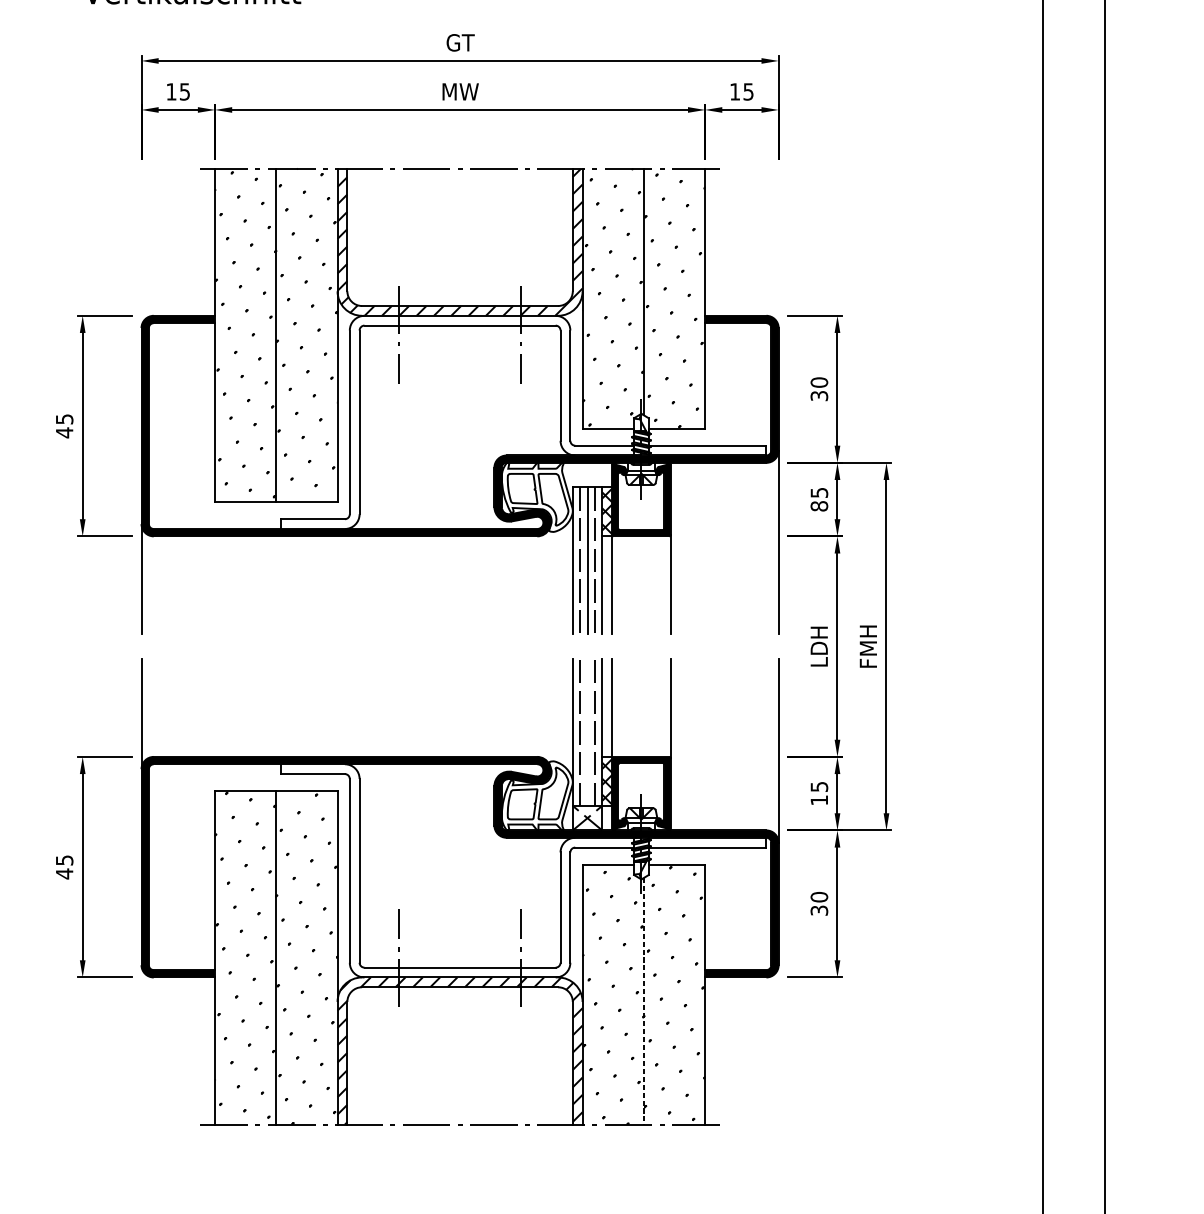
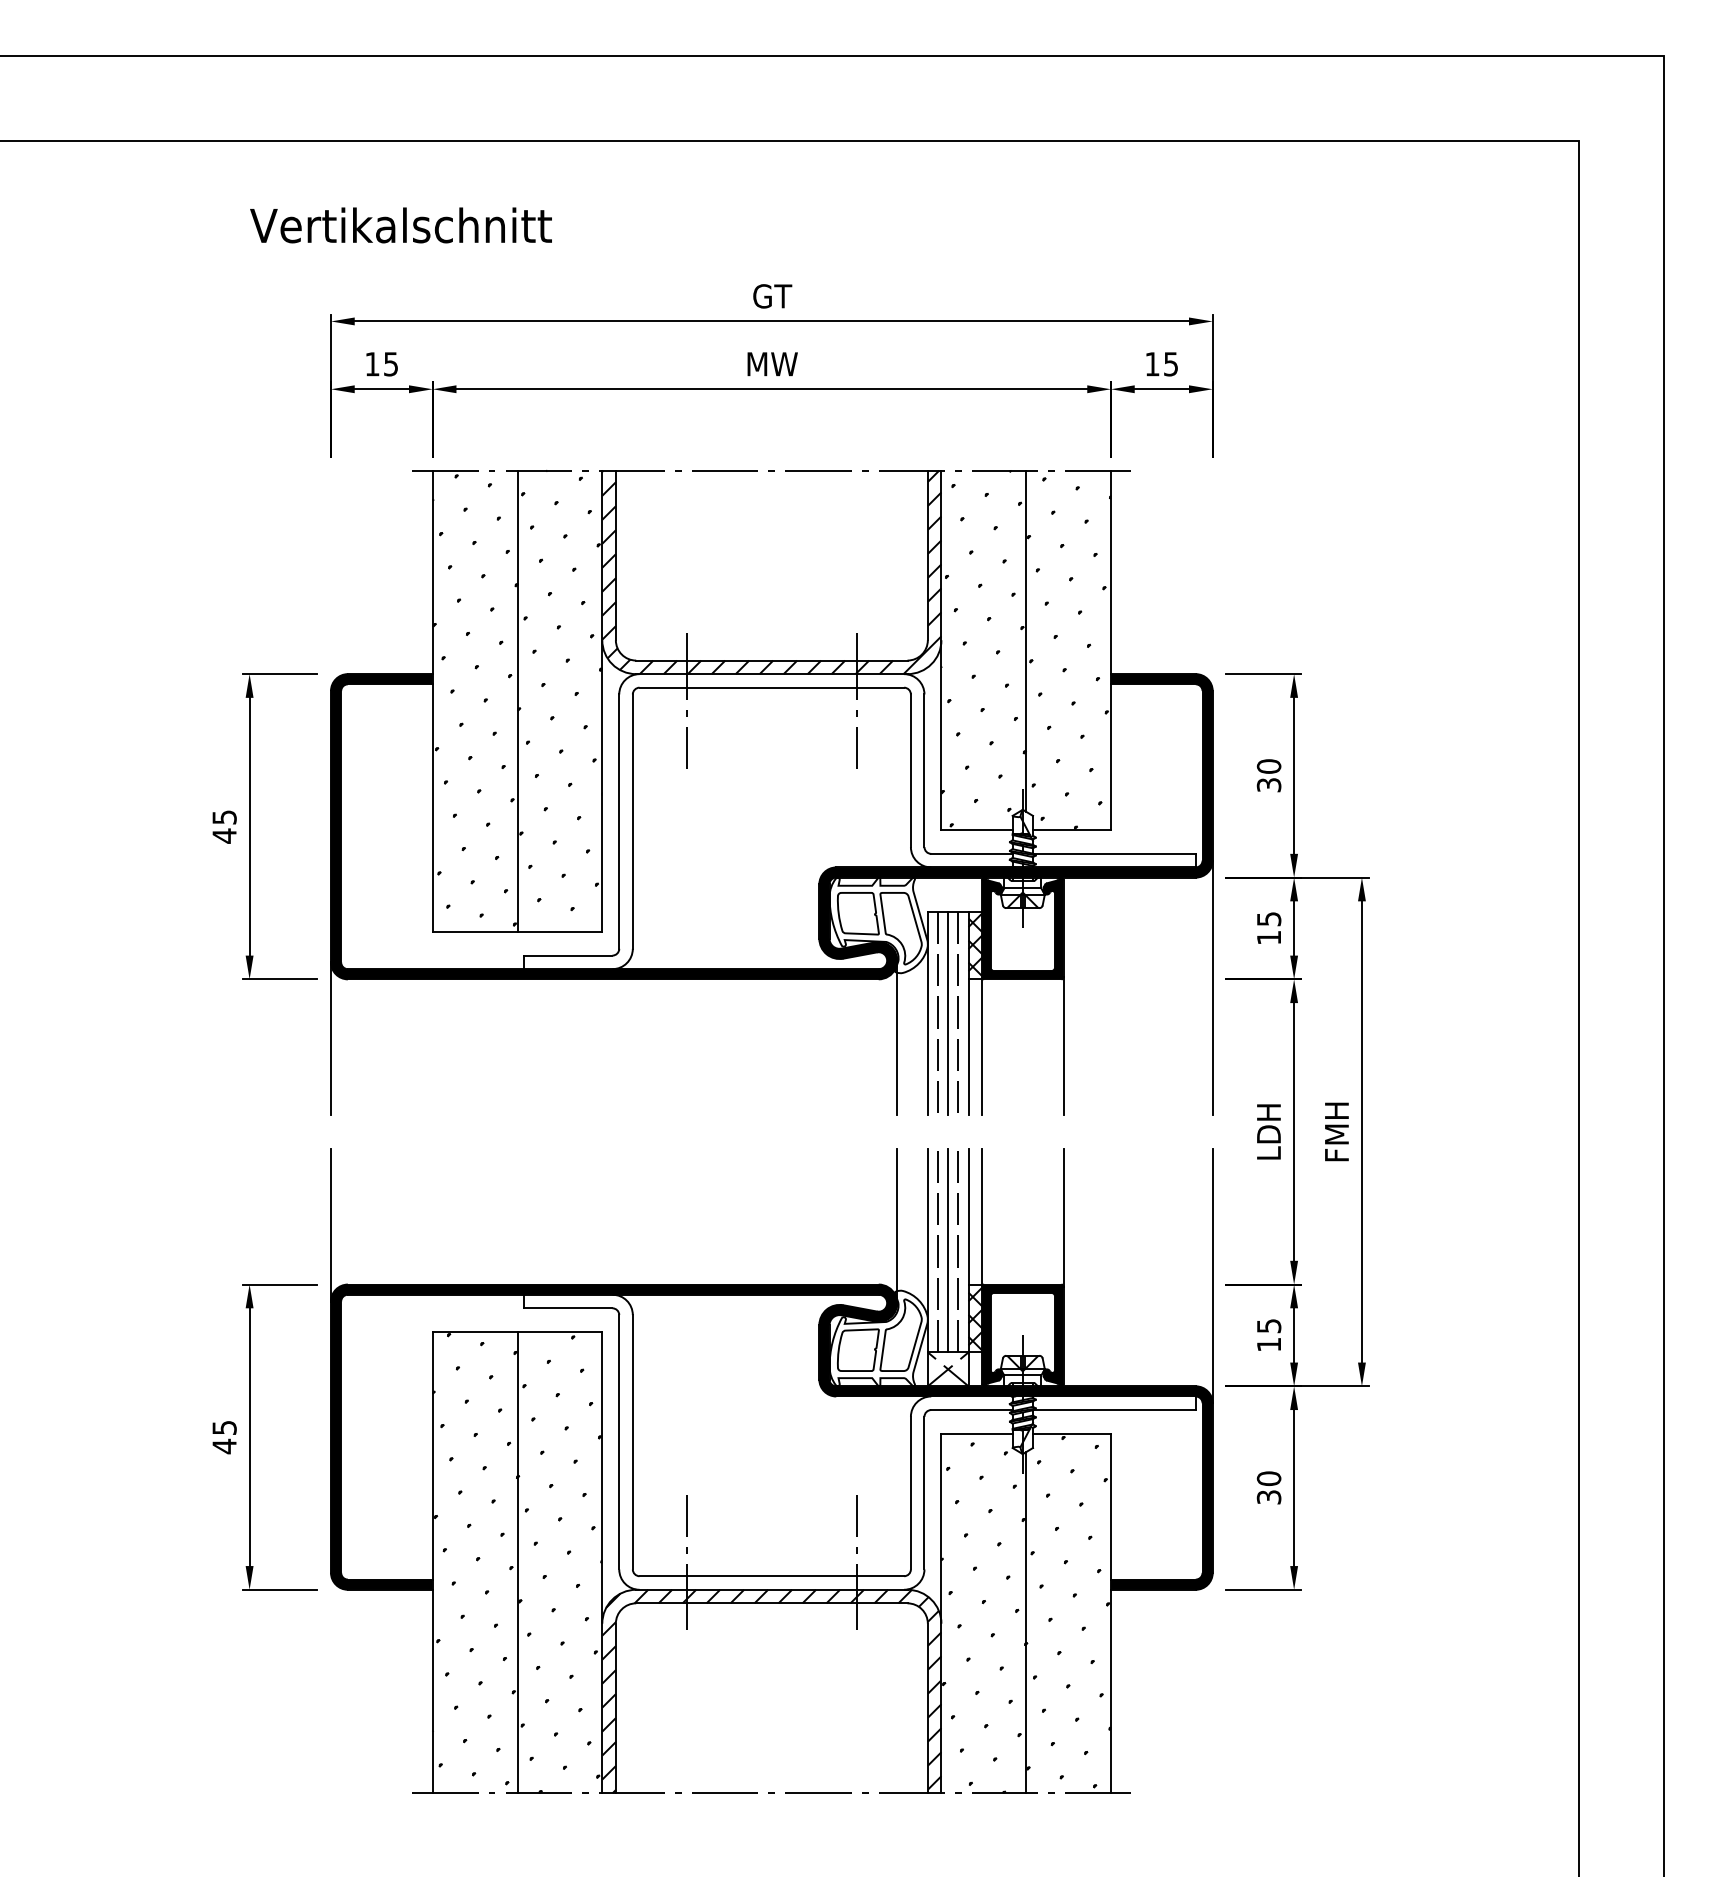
text: (818, 506) -> (1268, 937), 85 -> 15
line: (550, 578) -> (897, 1037), added
line: (550, 714) -> (897, 1225), added
line: (587, 732) -> (948, 1250), added
line: (644, 1001) -> (1026, 1622), dashed -> solid

